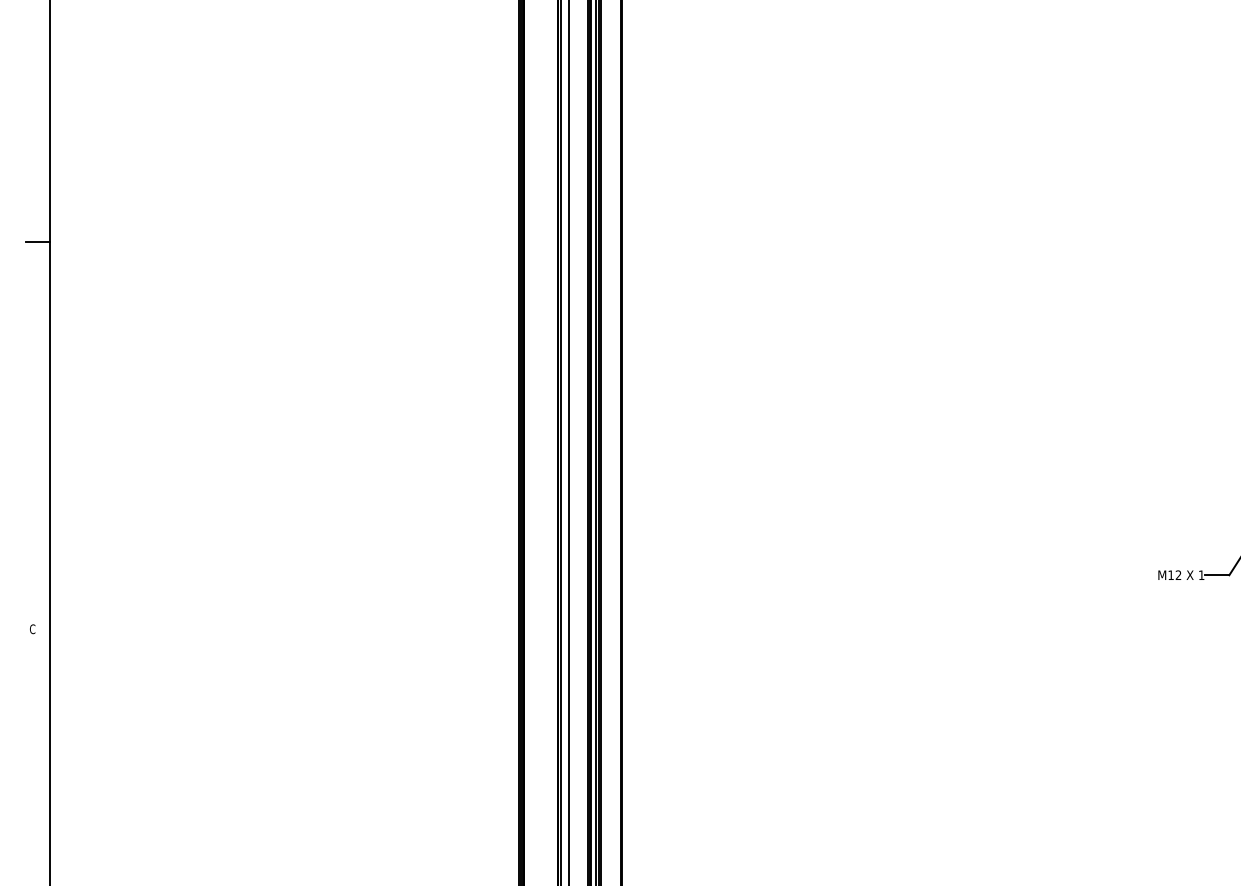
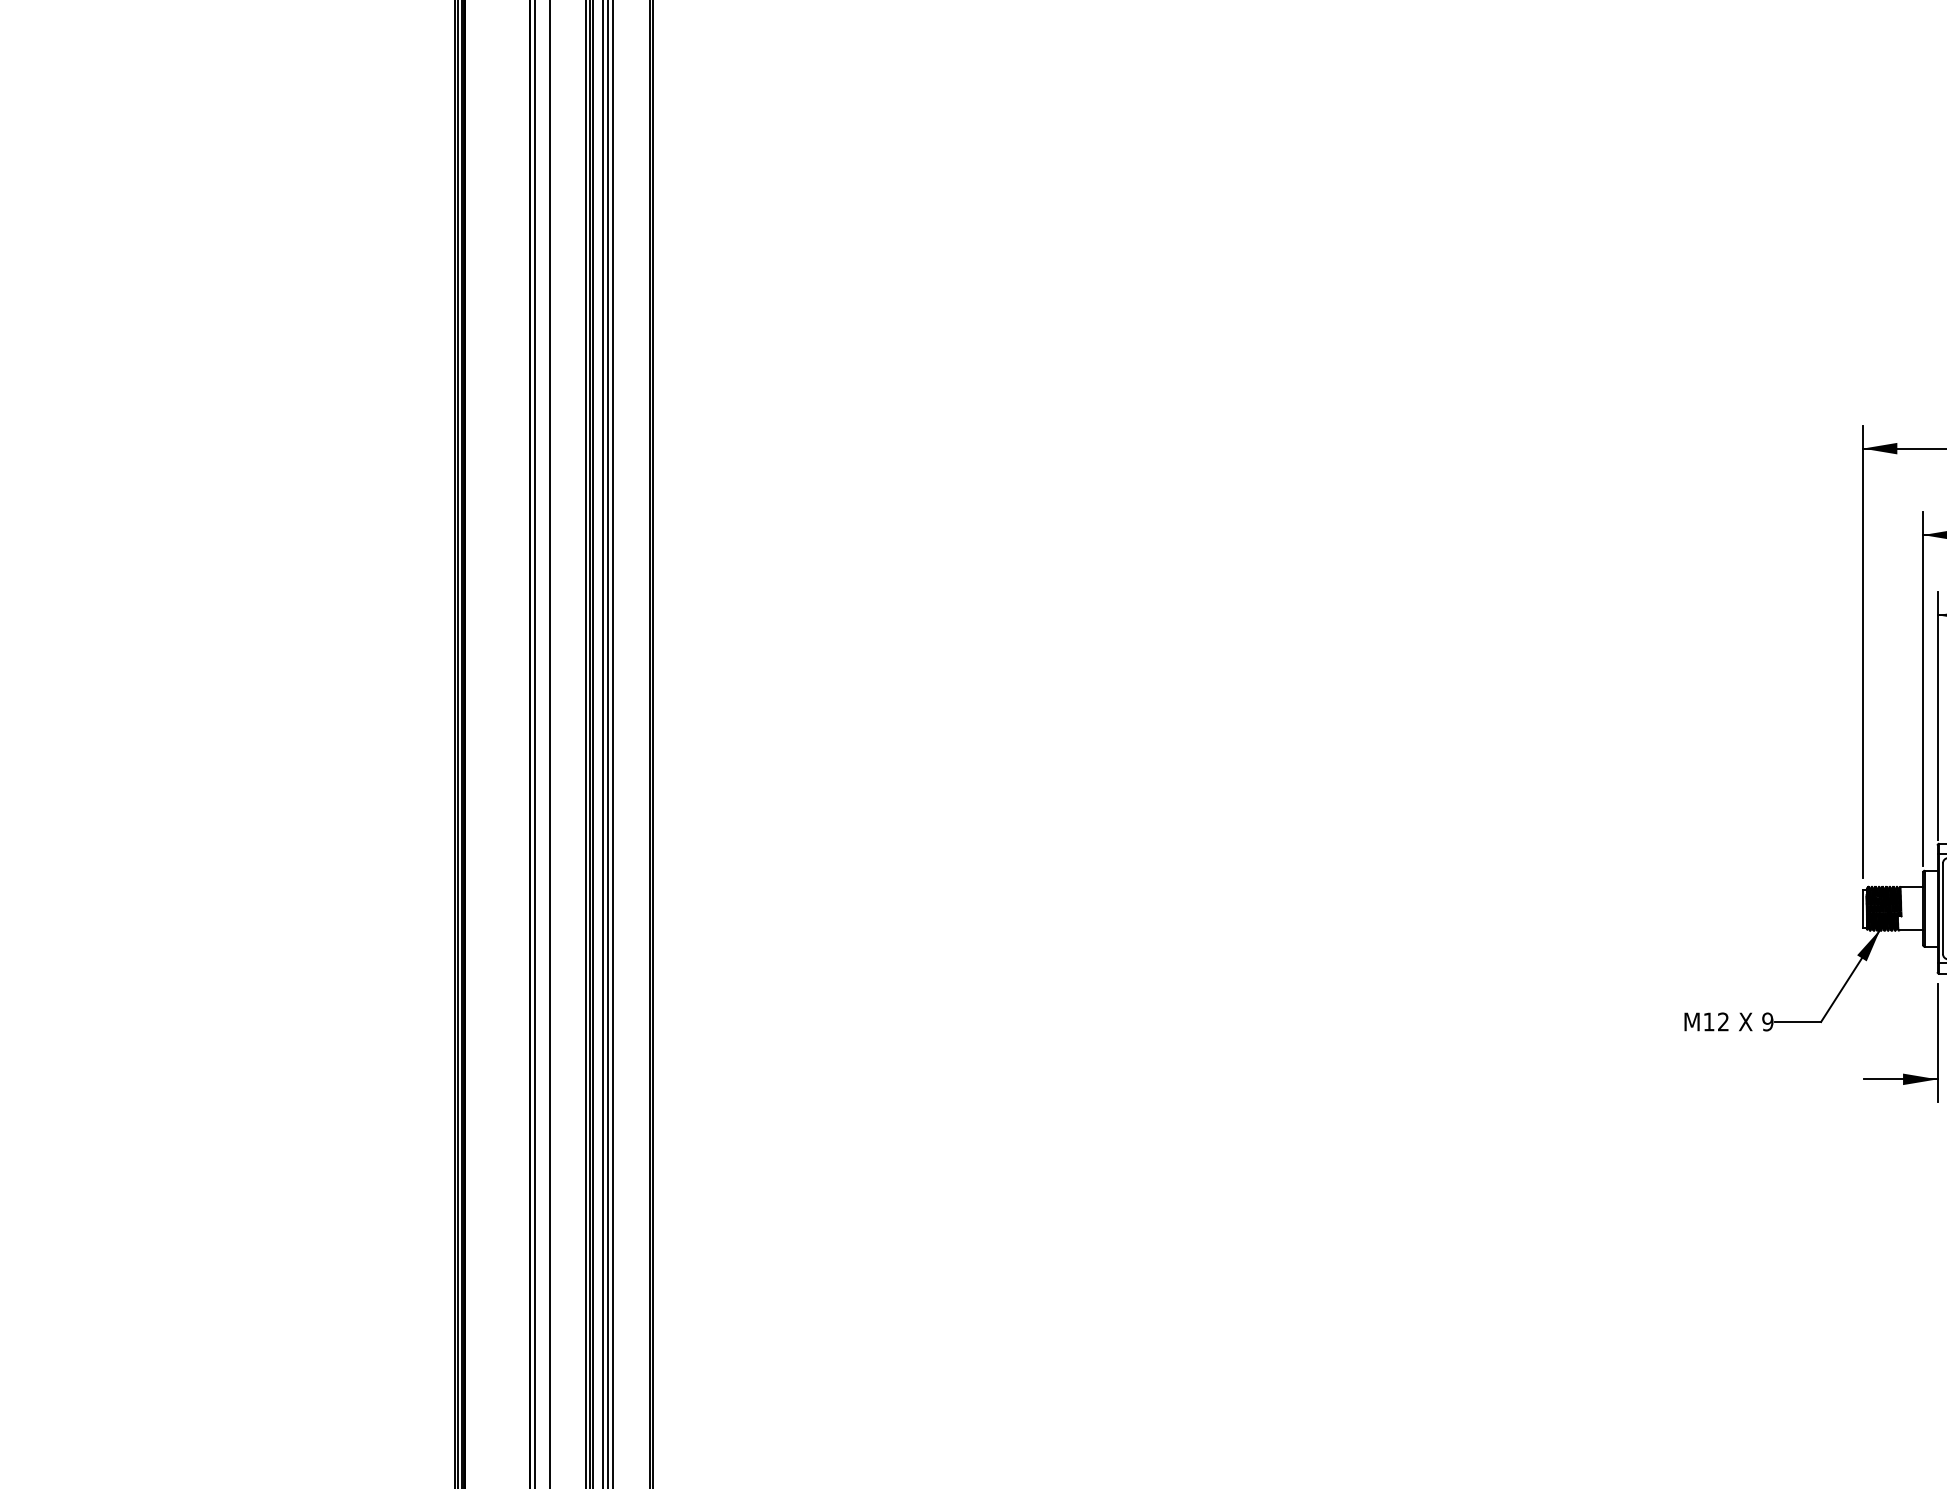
text: (1201, 575) -> (1767, 1022), 1 -> 9

